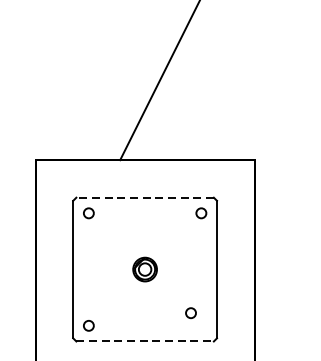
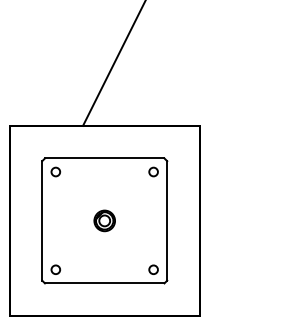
line: (144, 197) -> (104, 158), dashed -> solid
circle: (190, 312) -> (153, 269), moved
line: (144, 341) -> (104, 283), dashed -> solid

